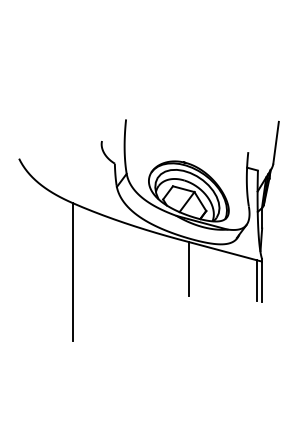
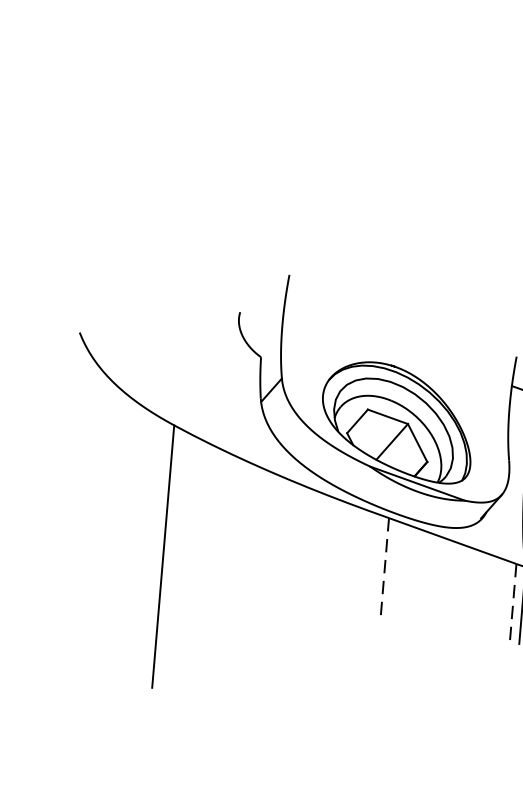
line: (188, 269) -> (384, 570), solid -> dashed
line: (257, 280) -> (513, 602), solid -> dashed

